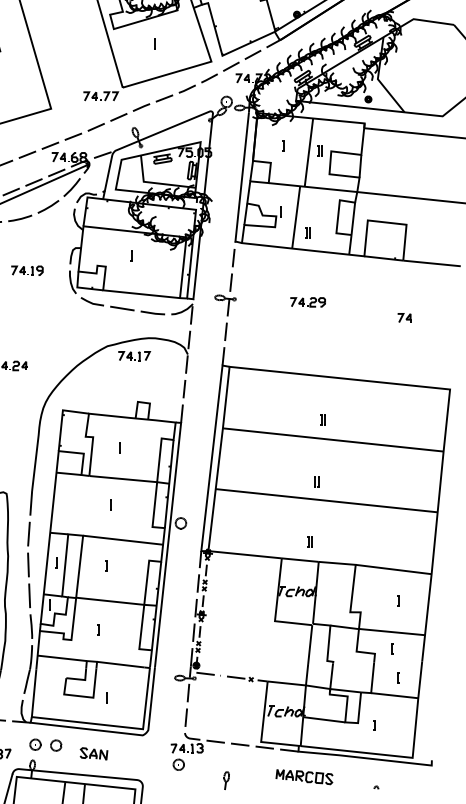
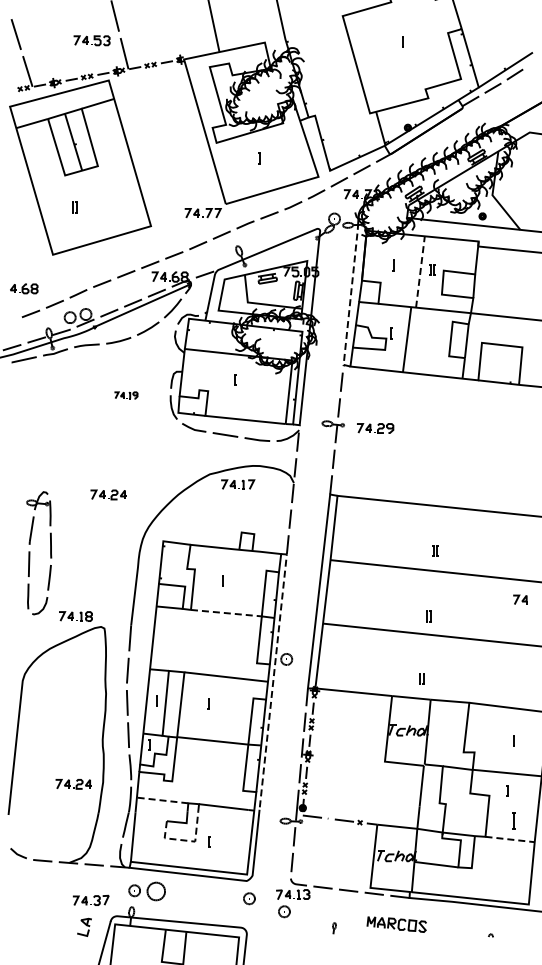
line: (308, 153) -> (420, 272), solid -> dashed
line: (242, 180) -> (350, 301), solid -> dashed
part: (308, 232) -> (419, 355), removed
part: (27, 270) -> (126, 395), size x0.7
part: (308, 302) -> (375, 428), moved
part: (404, 317) -> (520, 599), moved
line: (124, 479) -> (227, 613), solid -> dashed
line: (110, 505) -> (213, 640), removed
line: (168, 541) -> (273, 678), solid -> dashed
line: (98, 629) -> (200, 770), removed
line: (61, 658) -> (161, 800), solid -> dashed
part: (397, 677) -> (513, 820), size x1.6
line: (395, 695) -> (510, 839), solid -> dashed
line: (85, 696) -> (186, 840), solid -> dashed
line: (374, 725) -> (488, 870), removed
part: (56, 745) -> (156, 891), size x1.6
part: (145, 752) -> (249, 898), added
part: (93, 754) -> (195, 900), removed
part: (304, 777) -> (396, 924), moved
part: (226, 780) -> (334, 928), size x0.6

